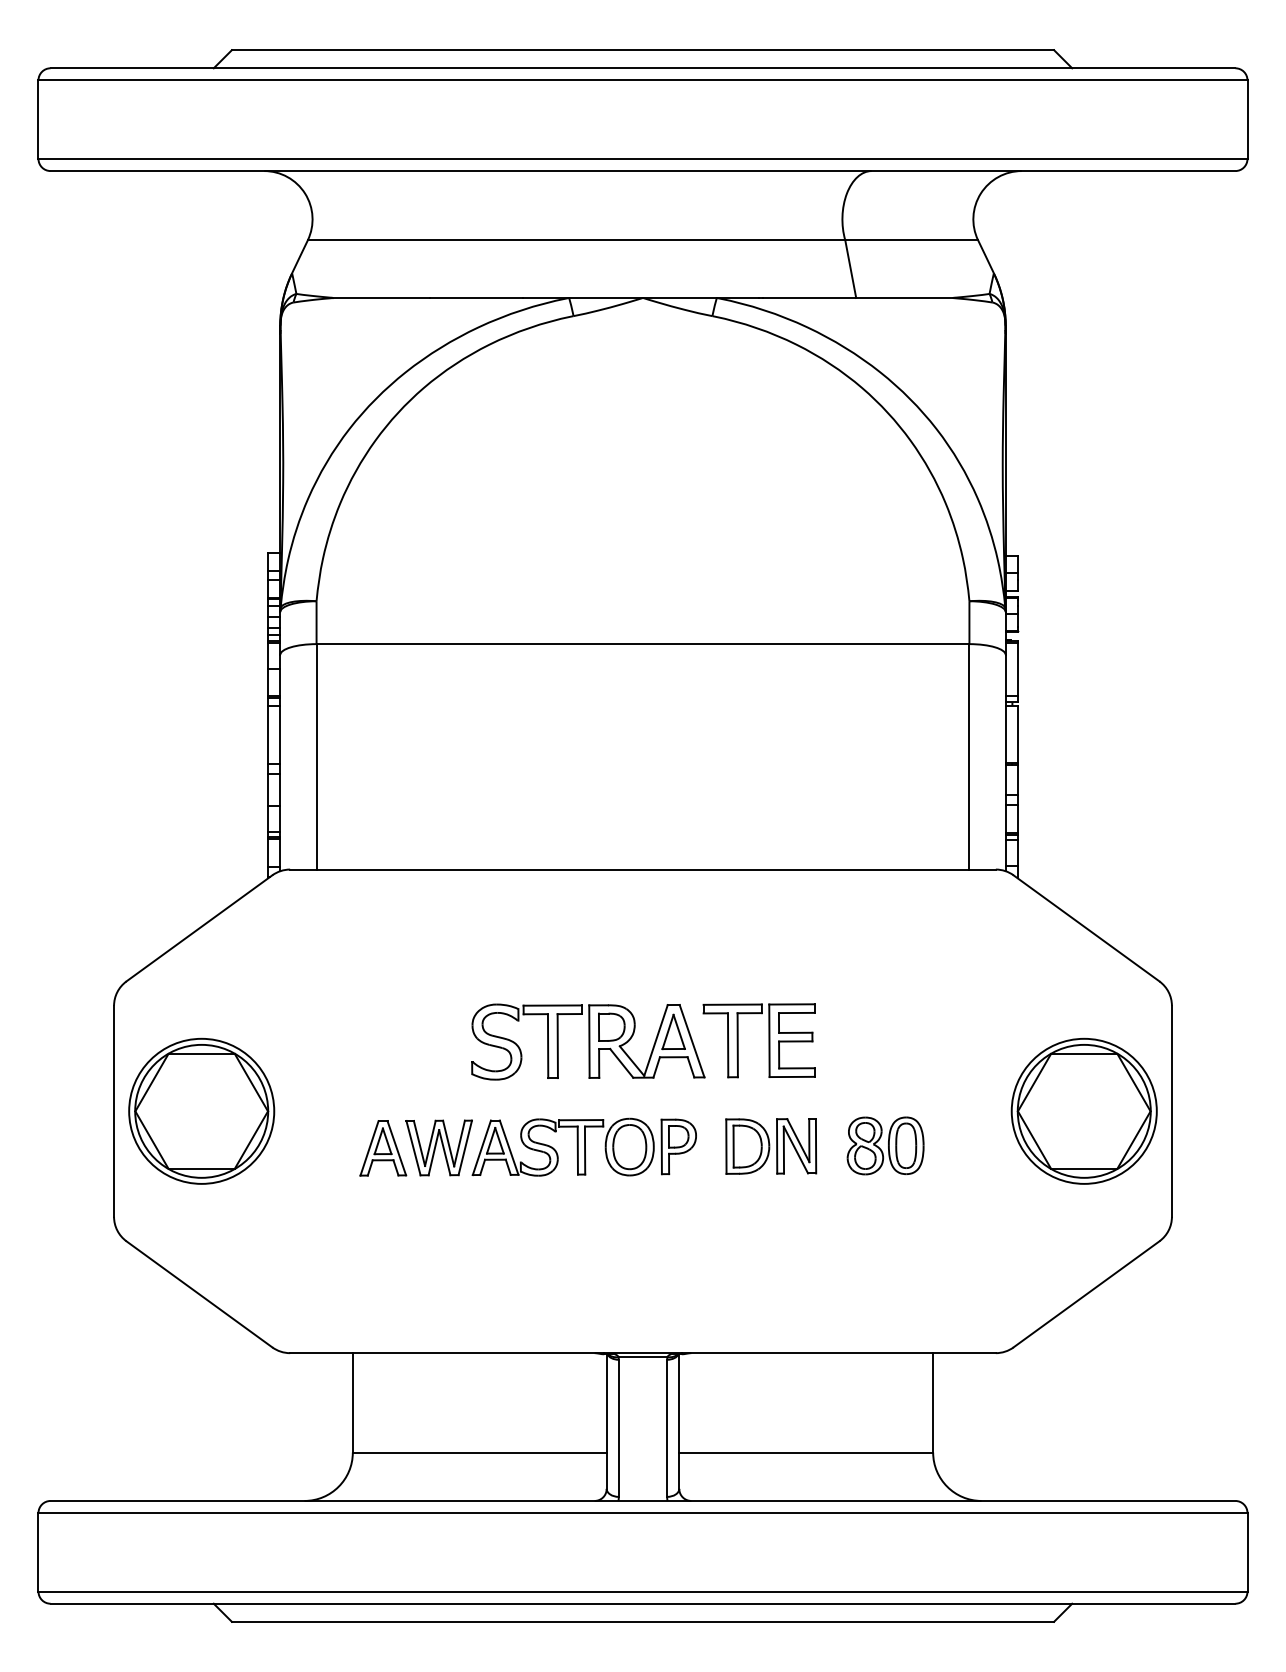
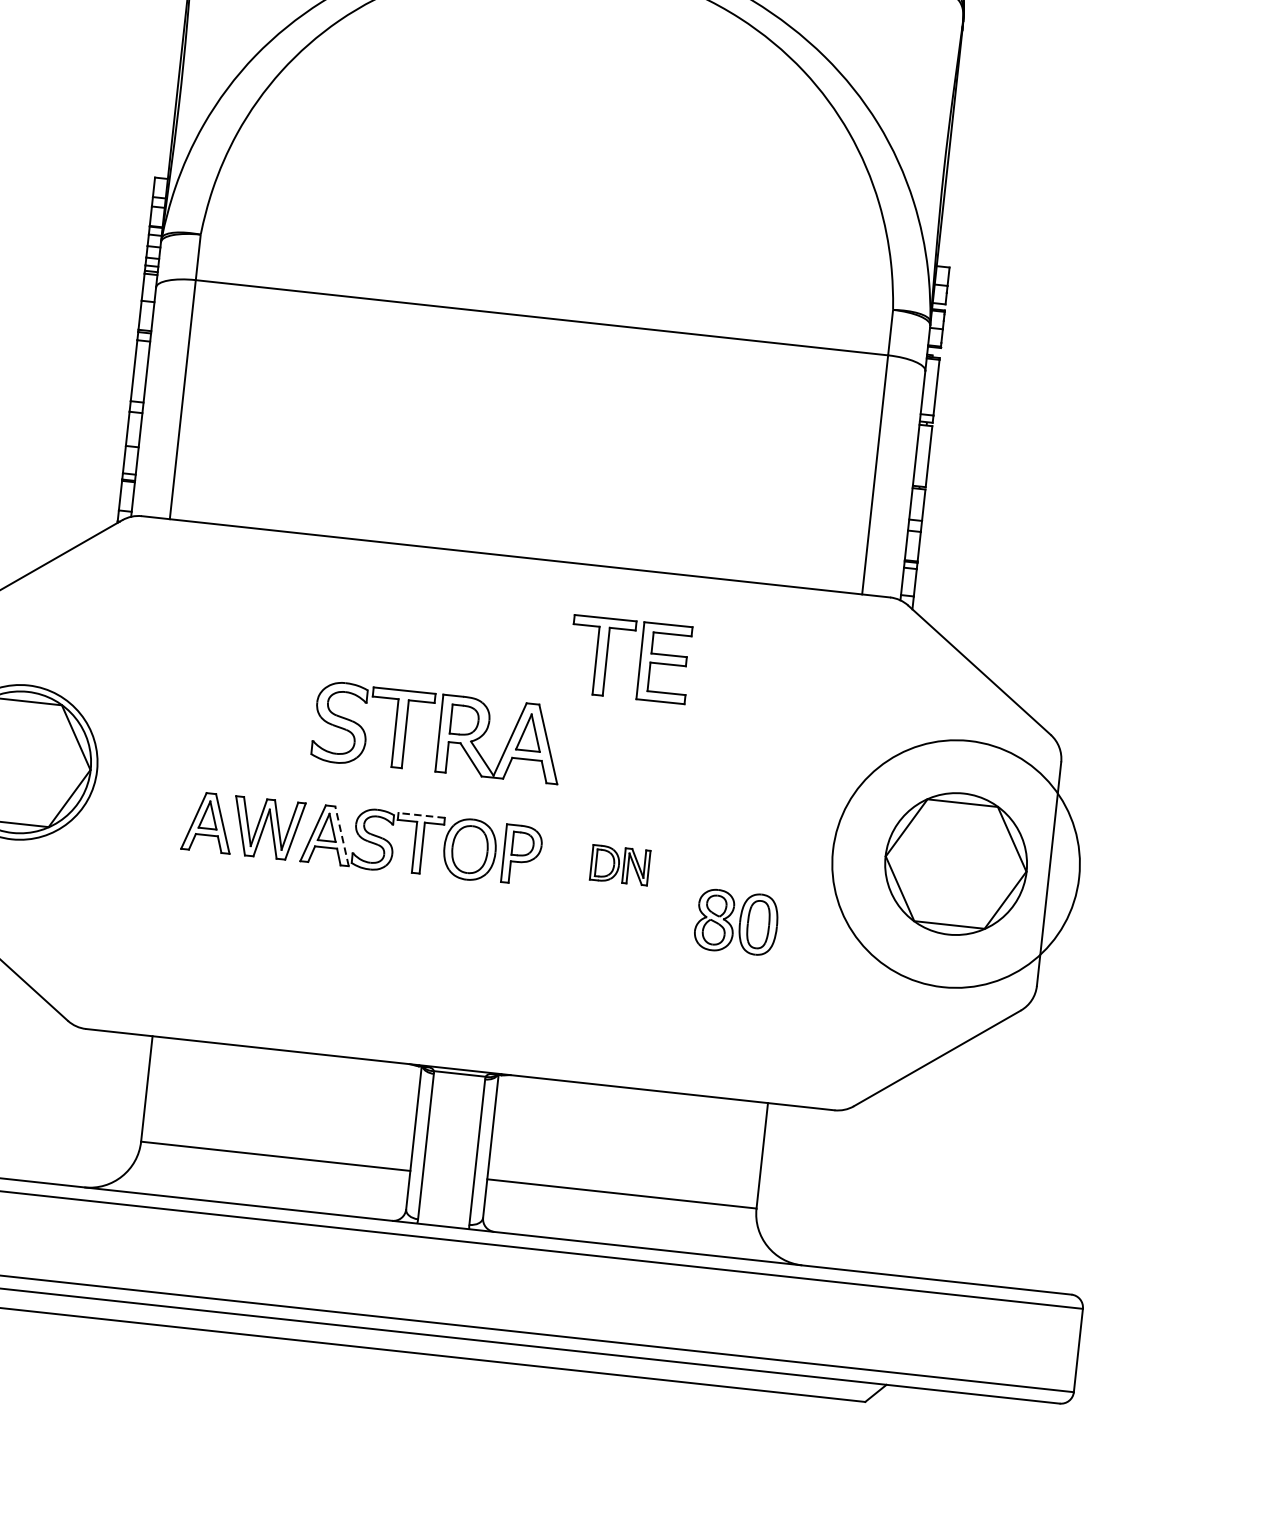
part: (768, 1040) -> (639, 660), moved
circle: (1083, 1110) -> (955, 863), size x1.6
line: (581, 1120) -> (421, 815), solid -> dashed
part: (885, 1145) -> (736, 921), moved
part: (771, 1146) -> (620, 865), size x0.6
line: (509, 1147) -> (342, 836), solid -> dashed

